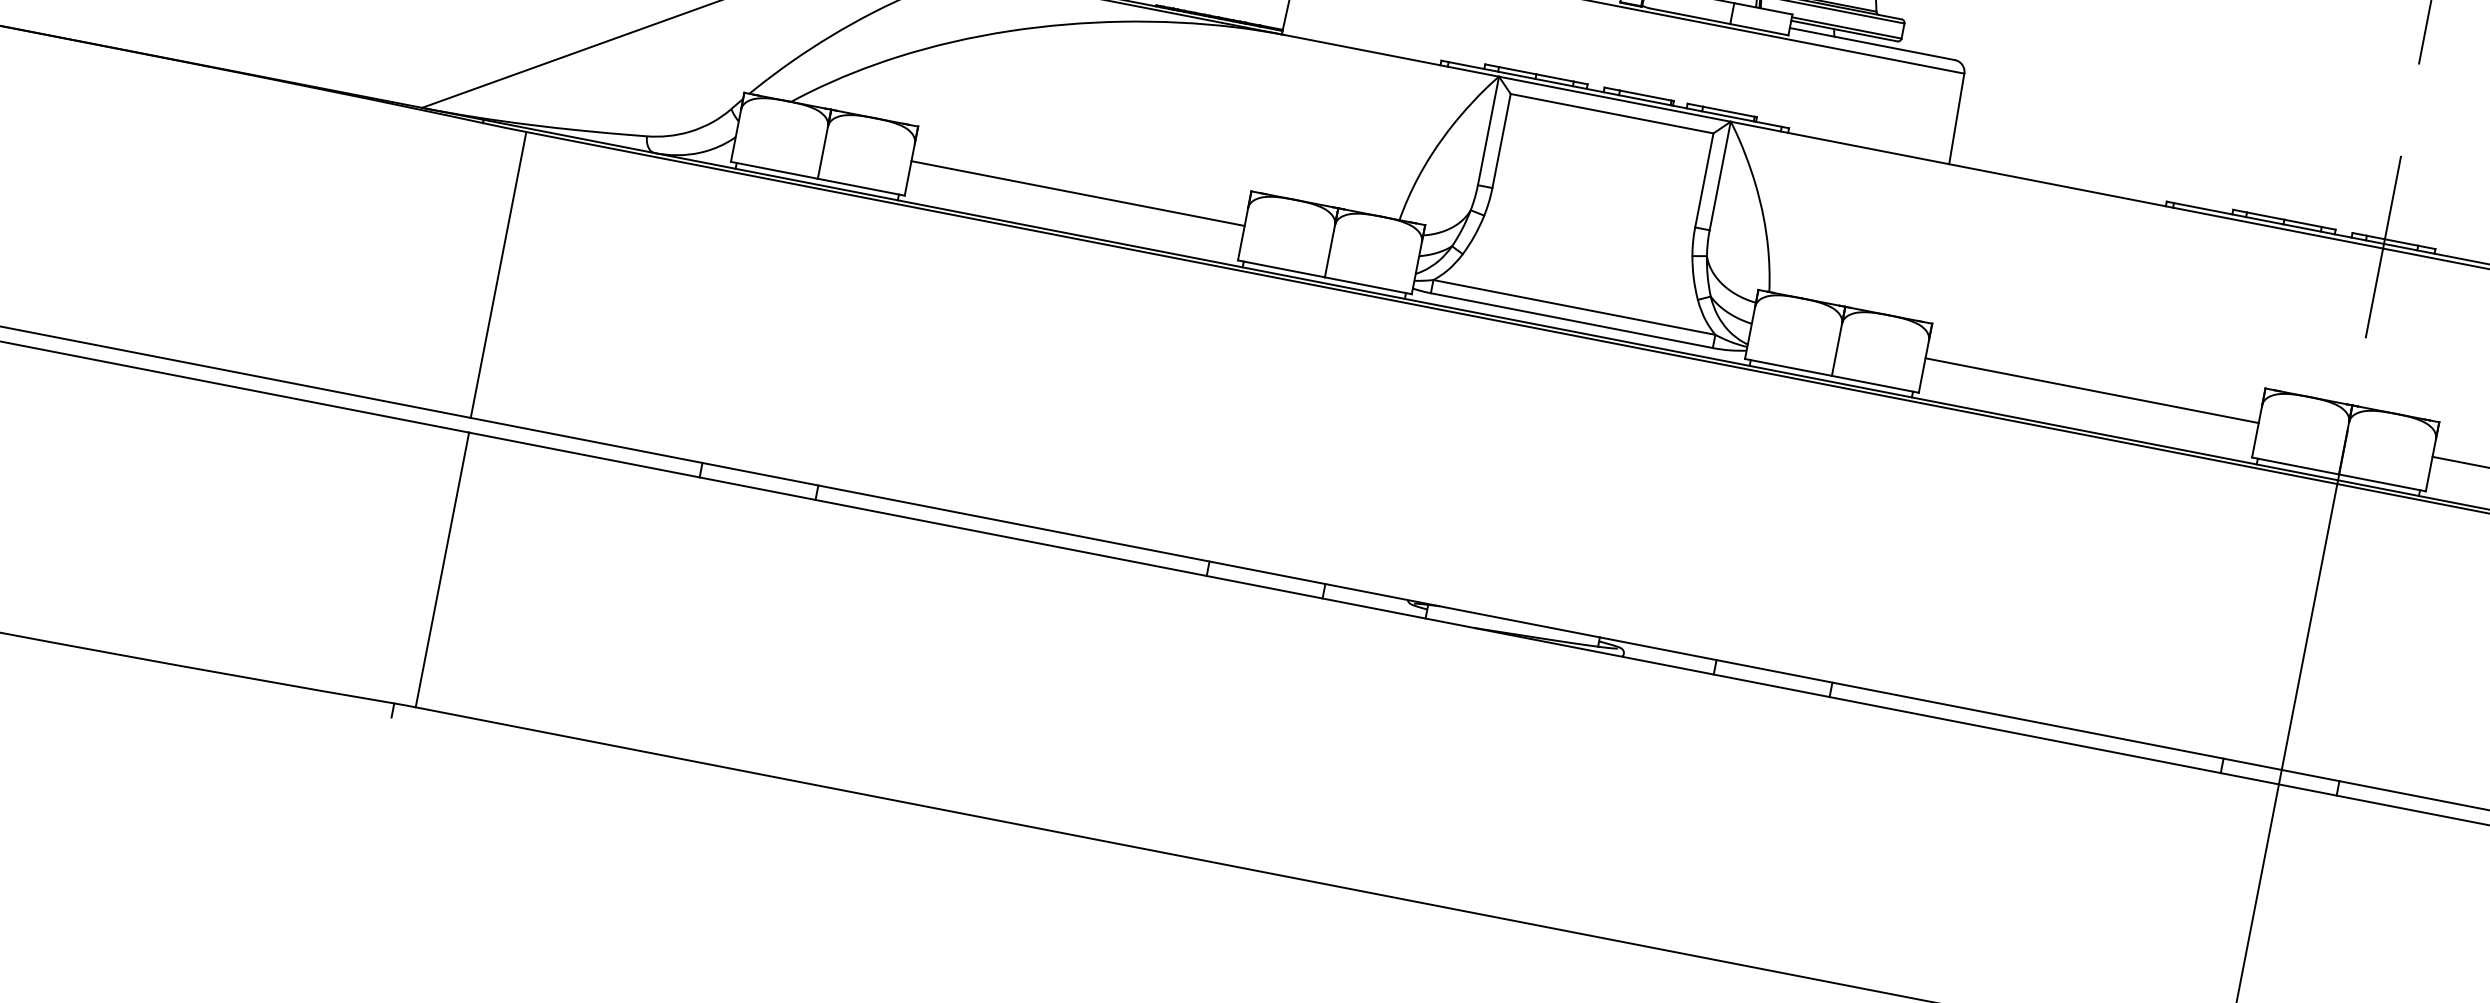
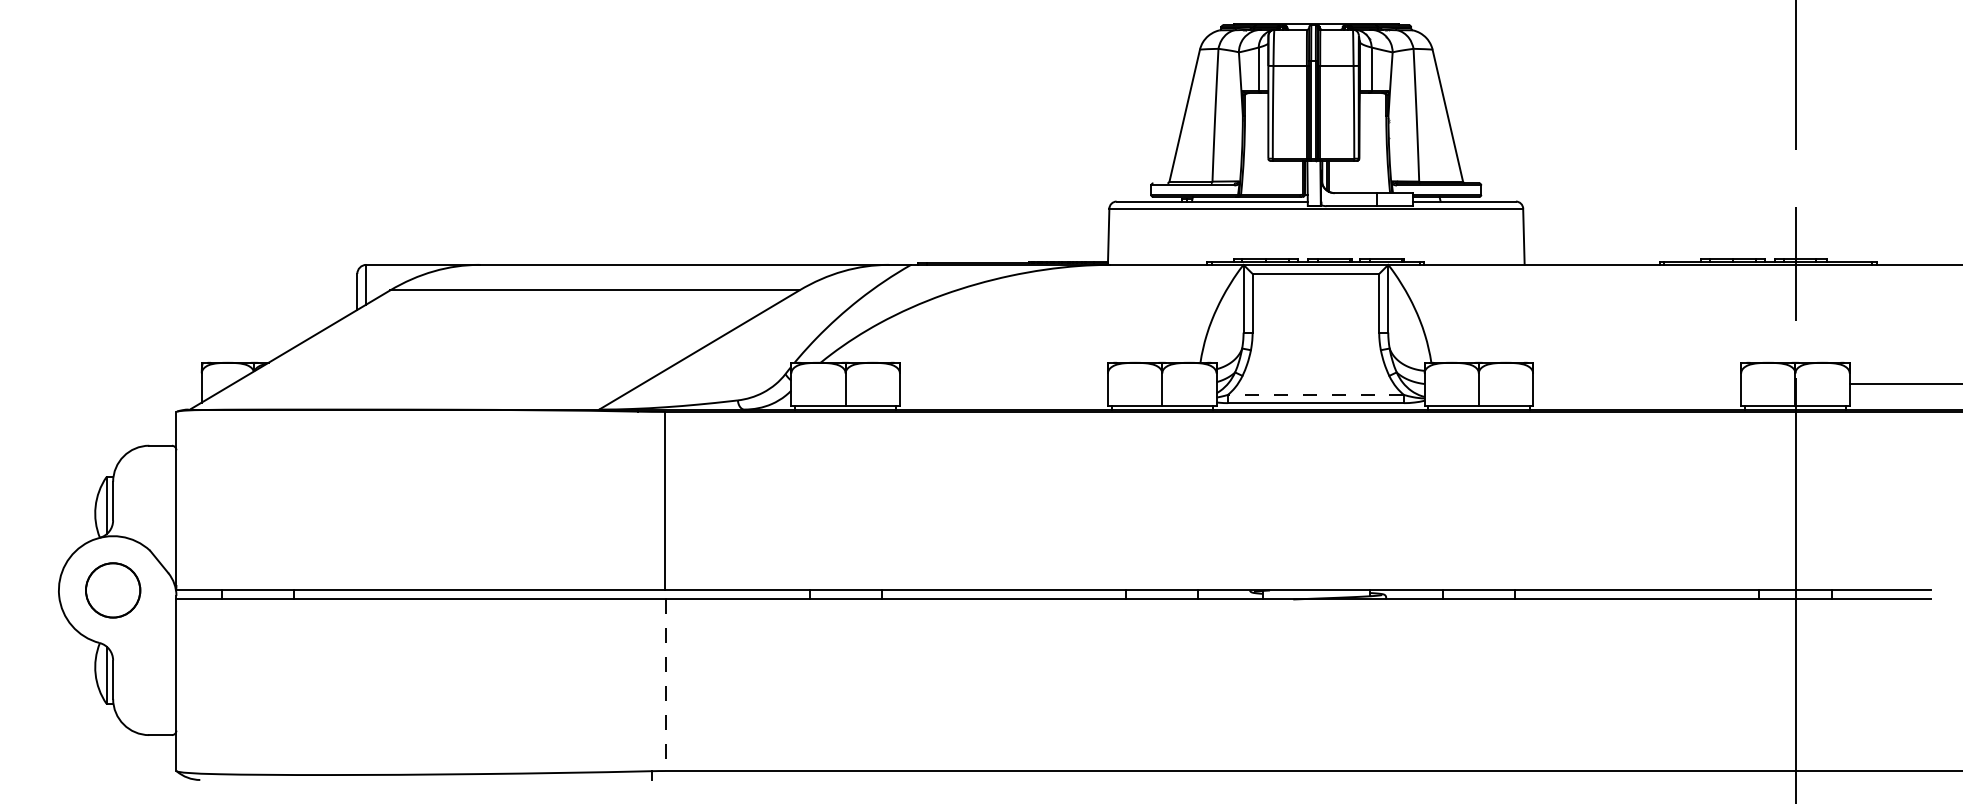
line: (1077, 193) -> (1003, 384), removed
line: (1573, 306) -> (1315, 394), solid -> dashed
line: (2092, 390) -> (1637, 384), removed
line: (442, 570) -> (665, 685), solid -> dashed

